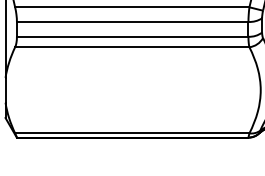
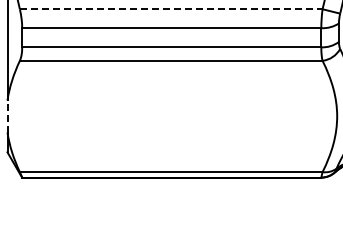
line: (132, 7) -> (171, 9), solid -> dashed
line: (5, 90) -> (7, 116), solid -> dashed

